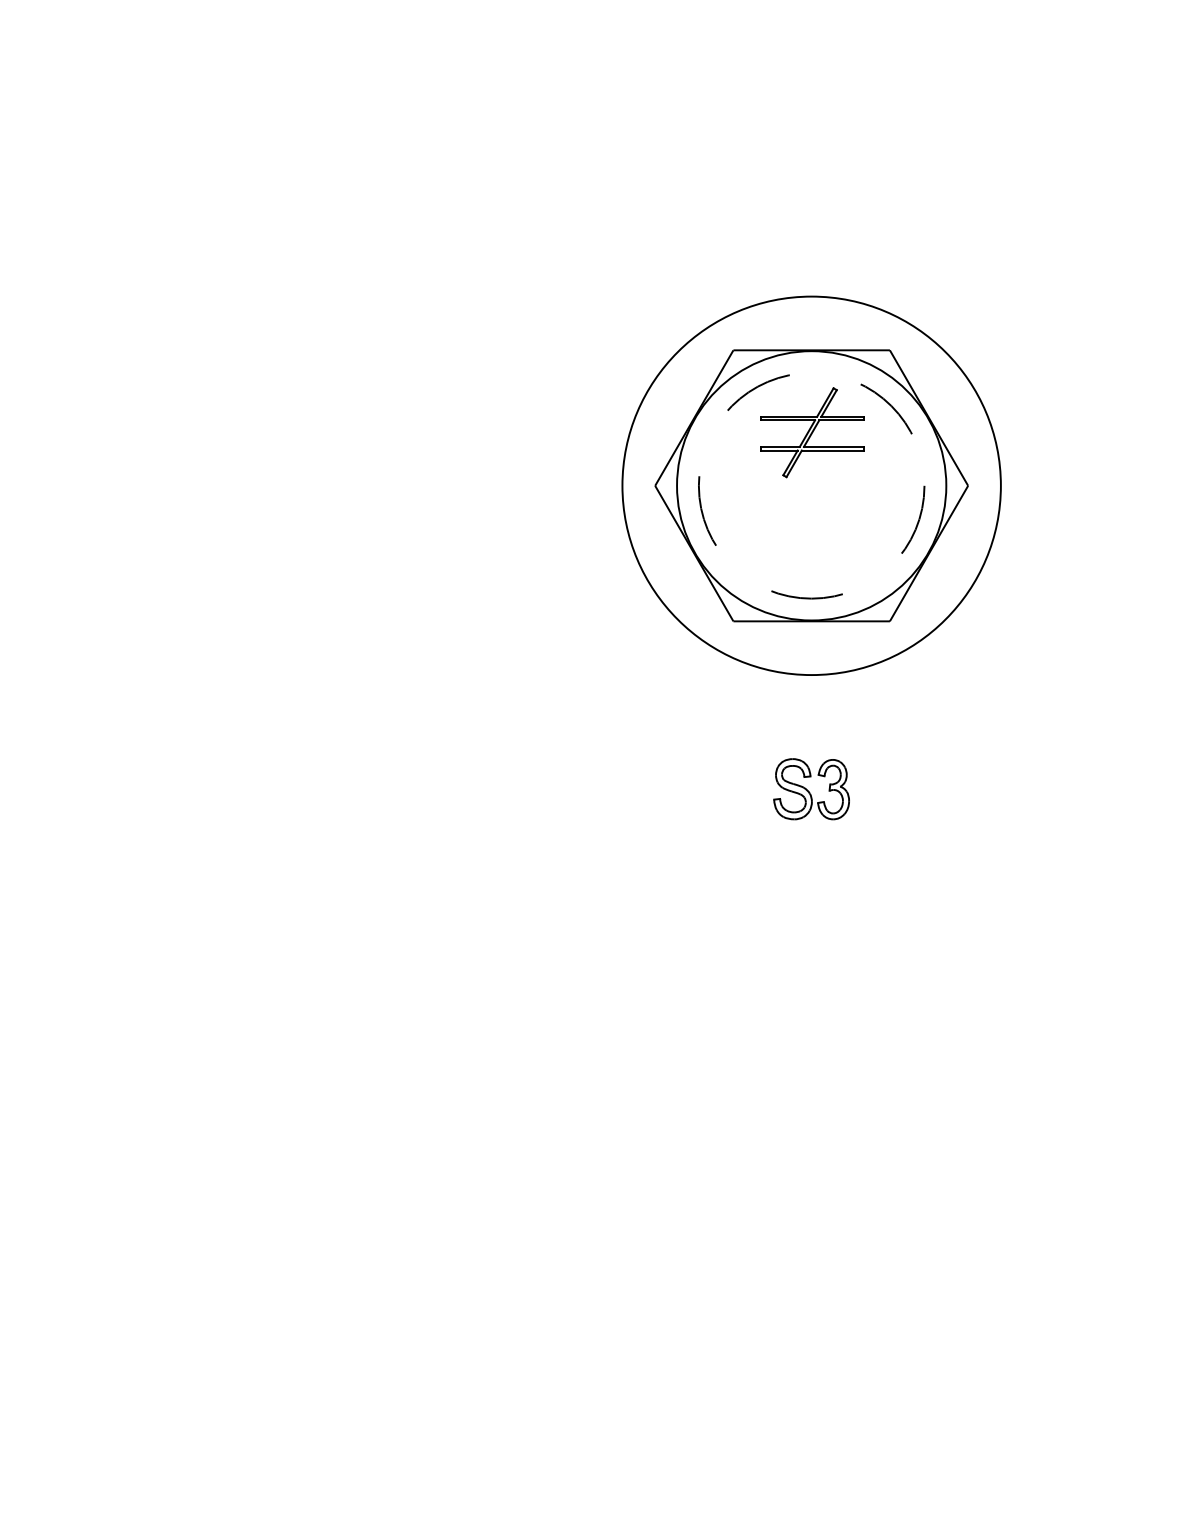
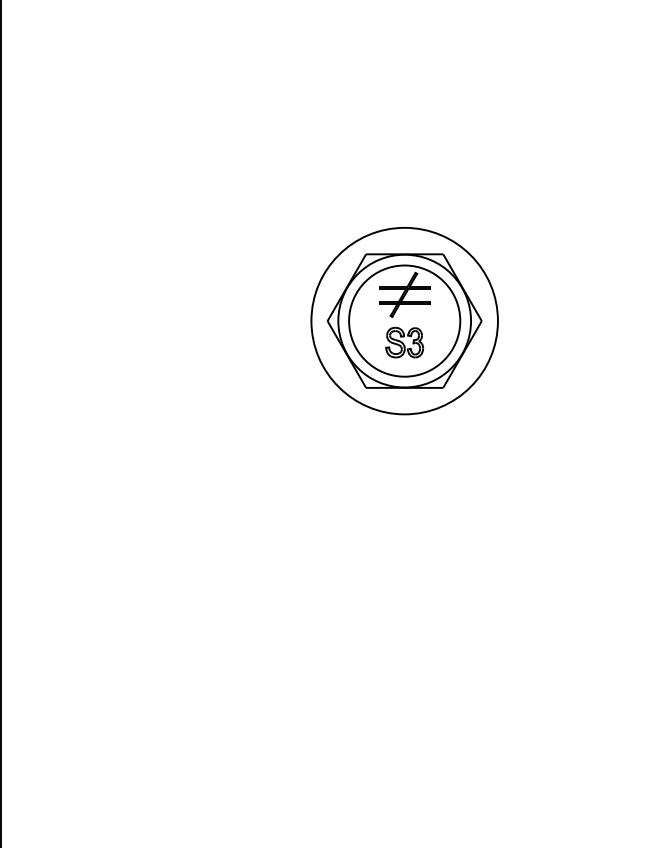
circle: (811, 484) -> (404, 320), dashed -> solid
part: (811, 788) -> (404, 342), moved

